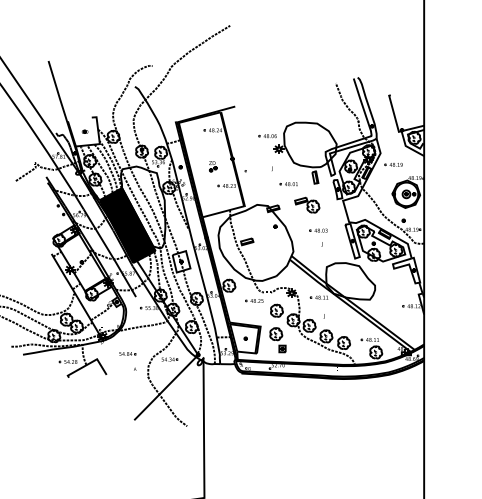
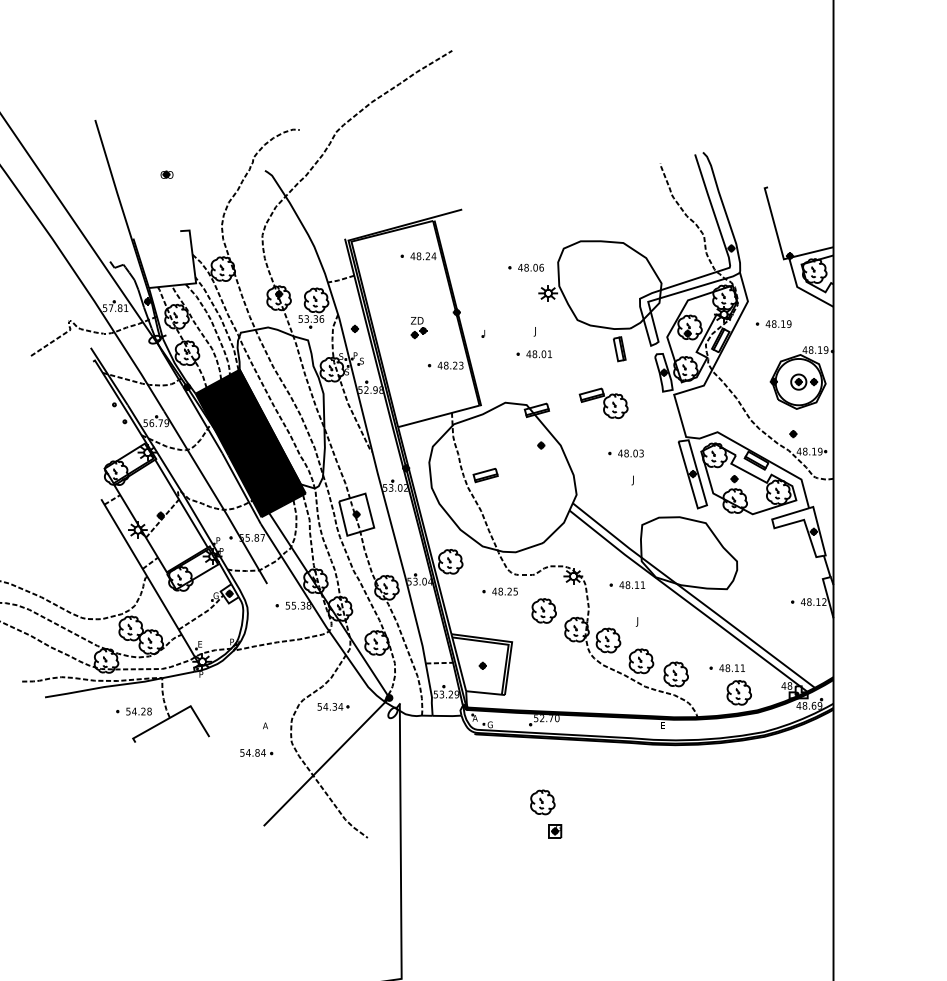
part: (84, 131) -> (165, 174), moved
part: (288, 184) -> (533, 354), moved
part: (277, 340) -> (545, 814), moved
part: (127, 353) -> (256, 751), moved

